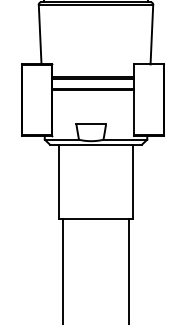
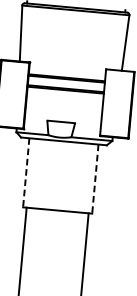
line: (59, 181) -> (26, 172), solid -> dashed
line: (132, 181) -> (94, 178), solid -> dashed

